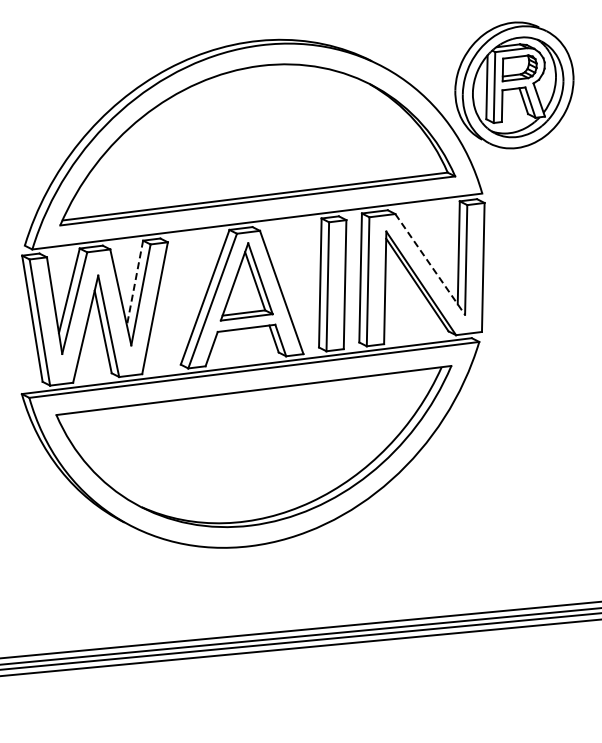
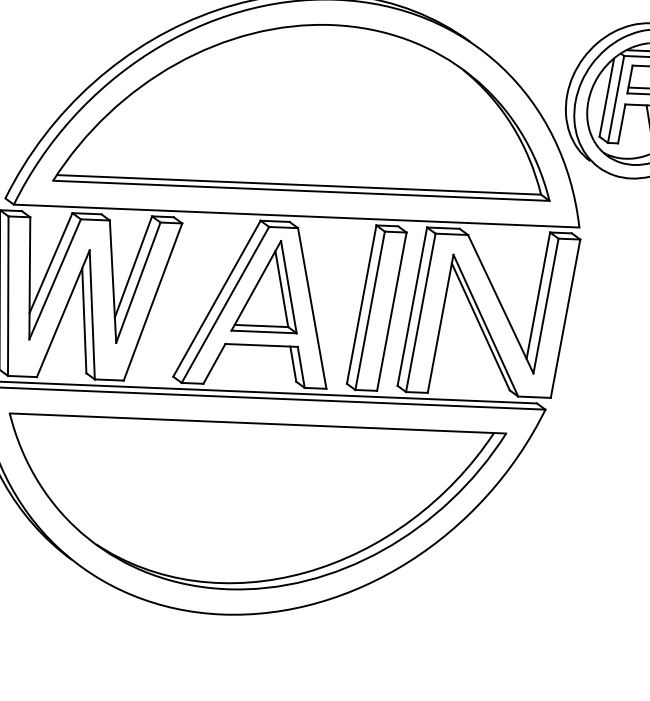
line: (430, 264) -> (501, 304), dashed -> solid
line: (134, 283) -> (132, 267), dashed -> solid

